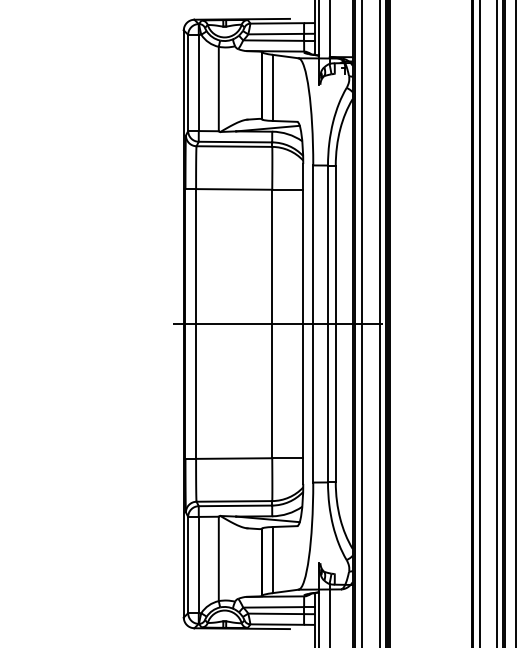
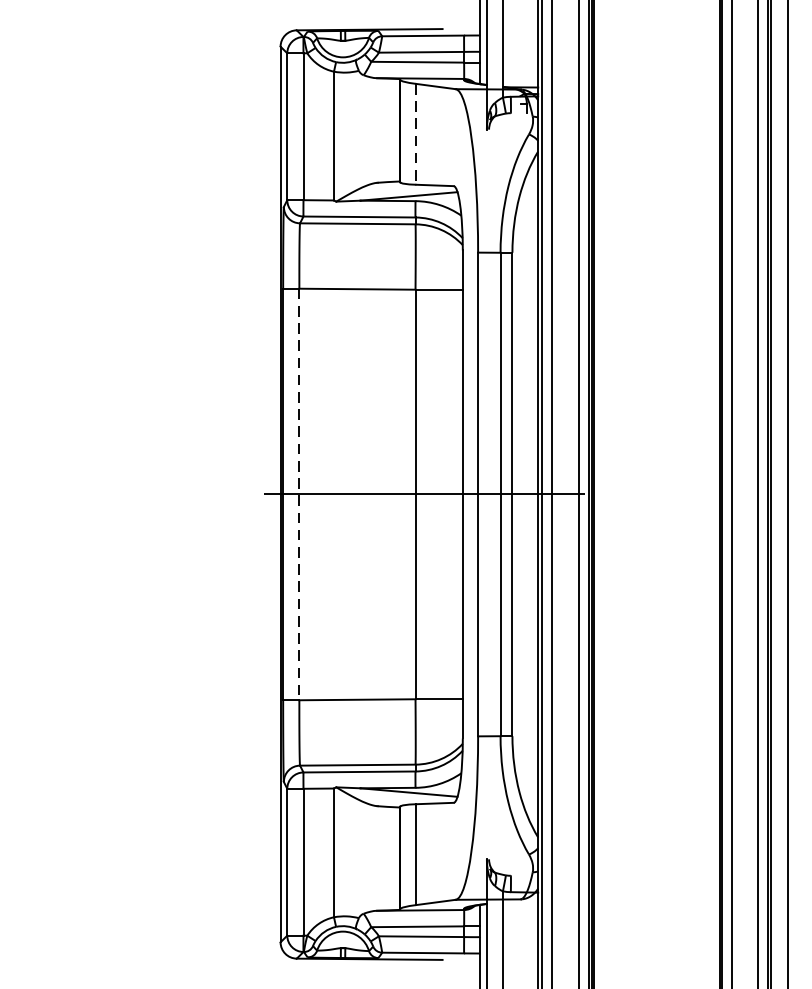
line: (272, 88) -> (415, 135), solid -> dashed
line: (196, 324) -> (299, 495), solid -> dashed

